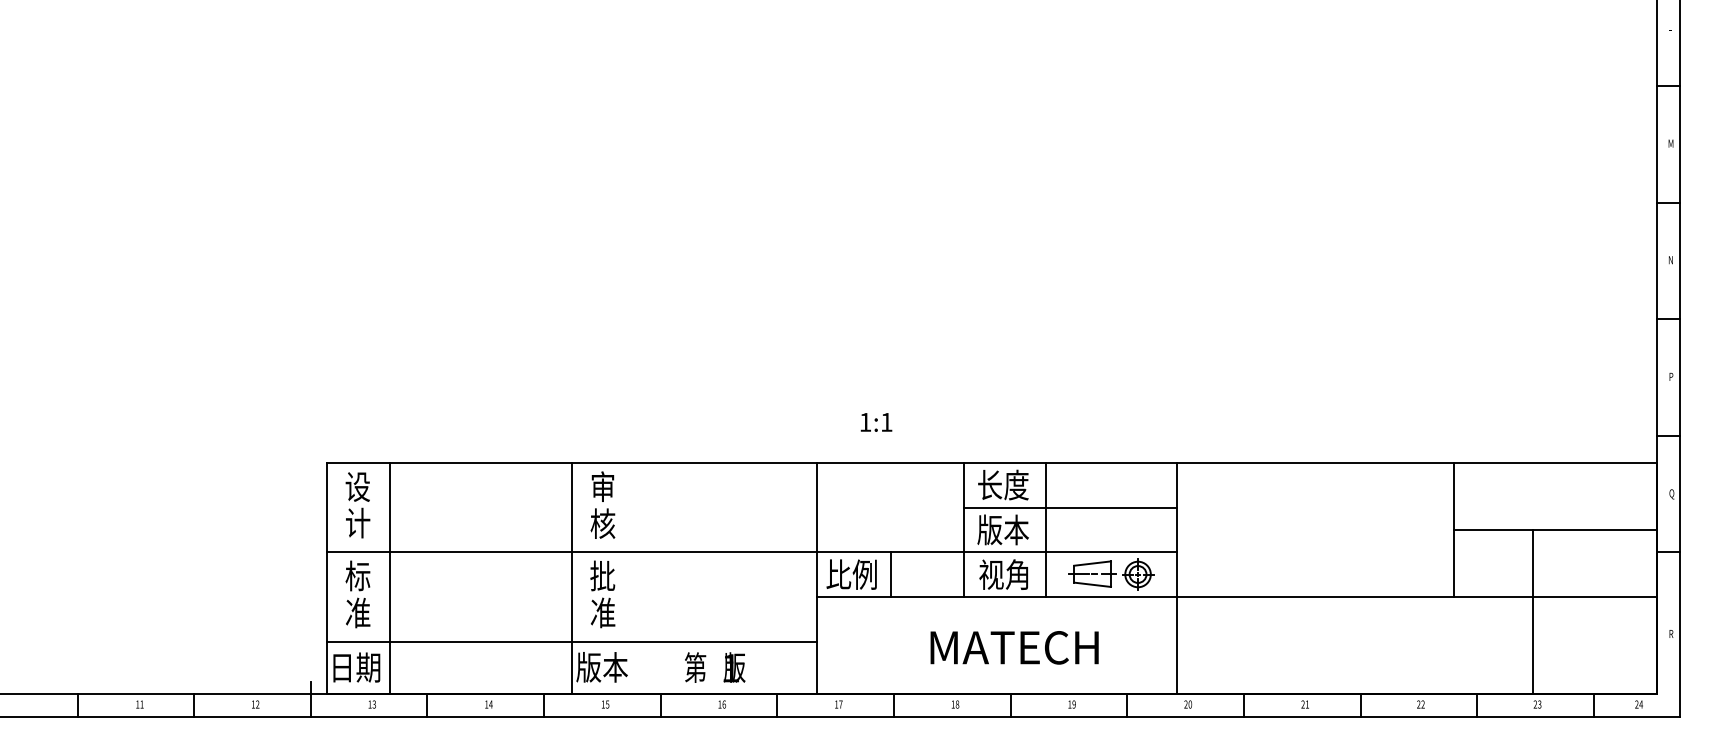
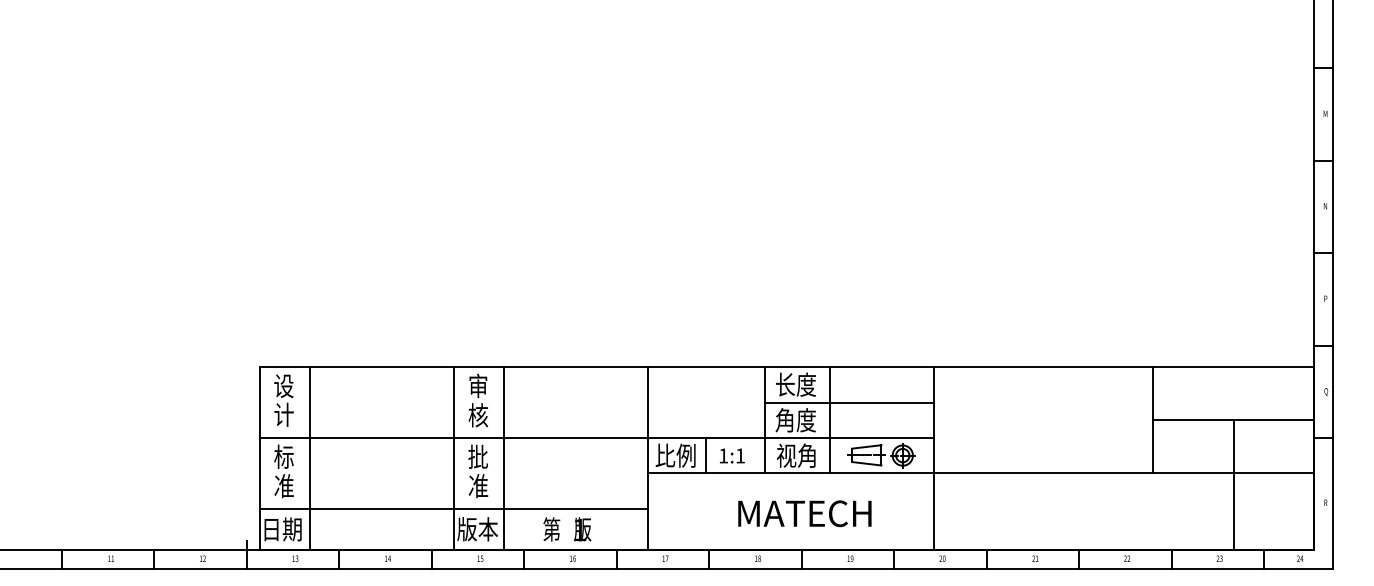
text: (876, 421) -> (732, 455), moved
text: (1002, 530) -> (795, 420), 版本 -> 角度
line: (634, 578) -> (503, 458), added
line: (1532, 612) -> (1233, 485), moved

